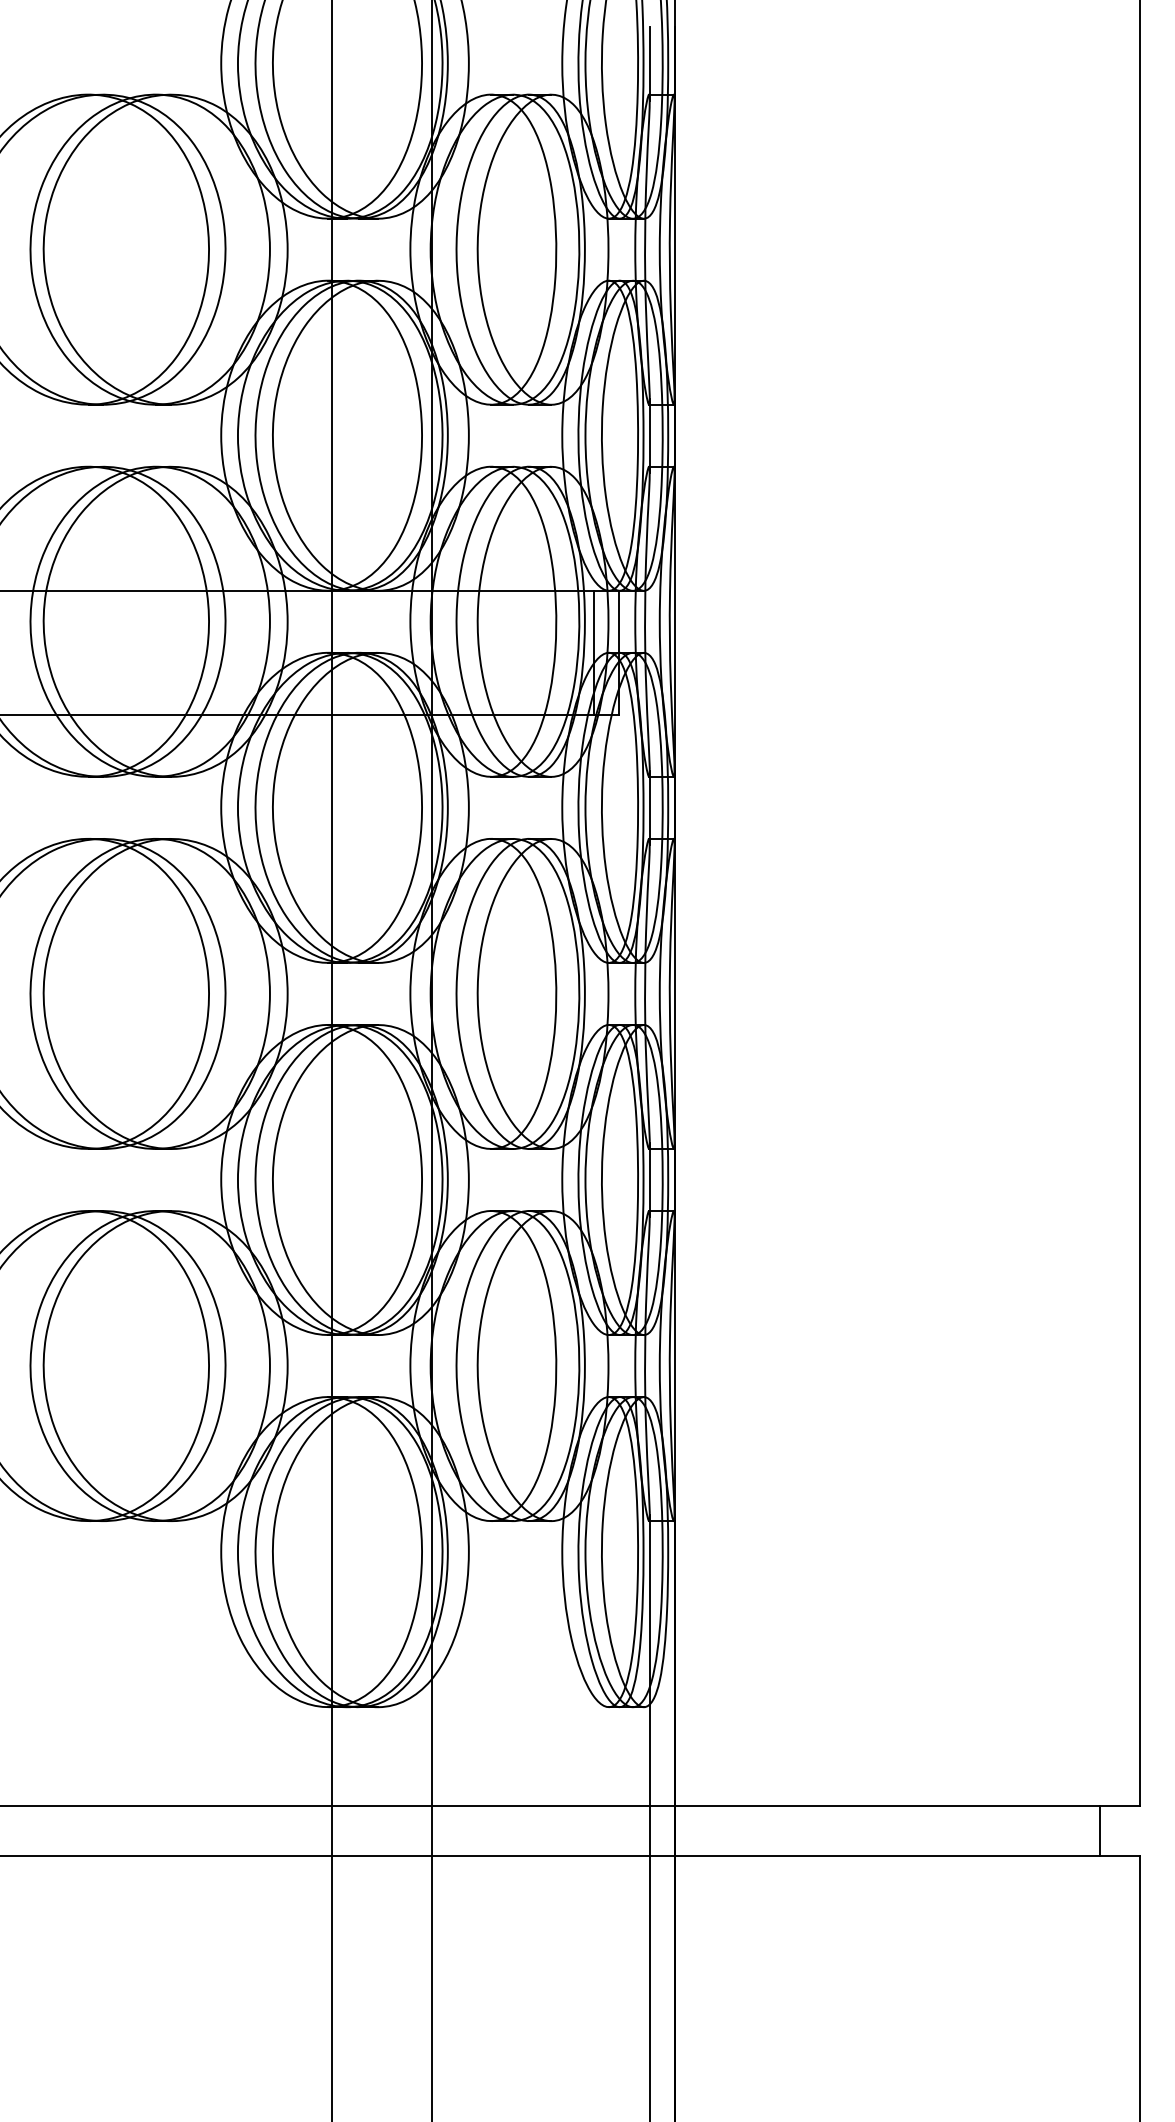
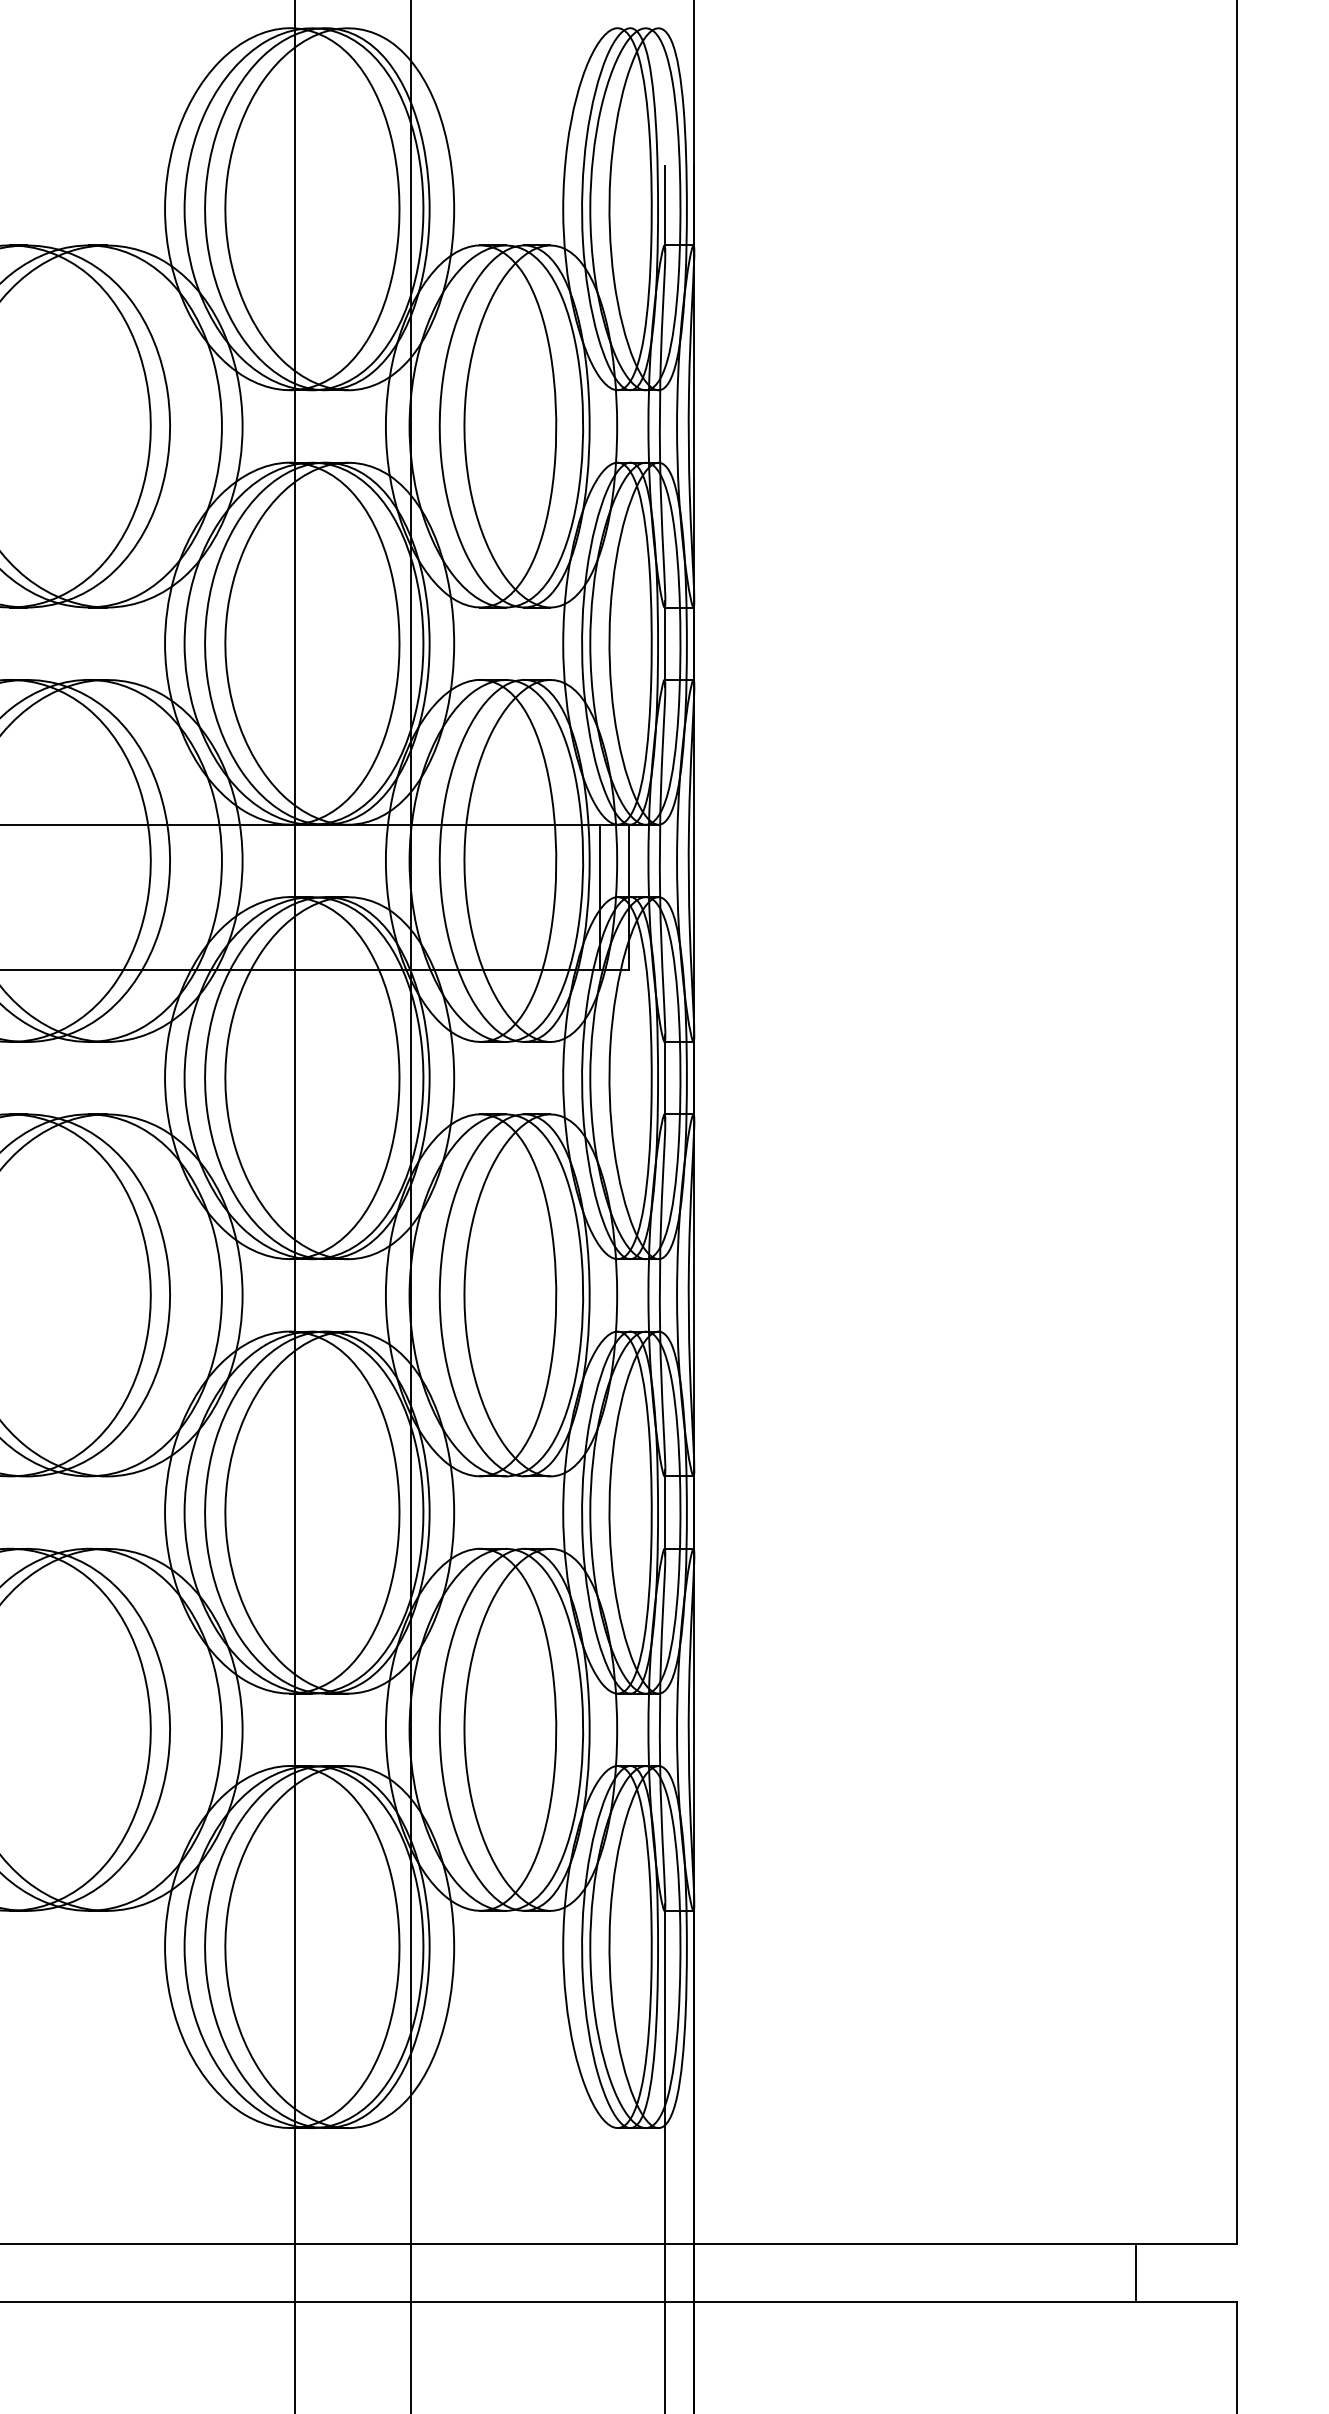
line: (1099, 1831) -> (1135, 2273), moved

